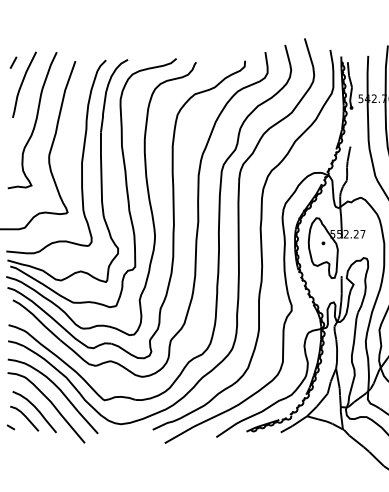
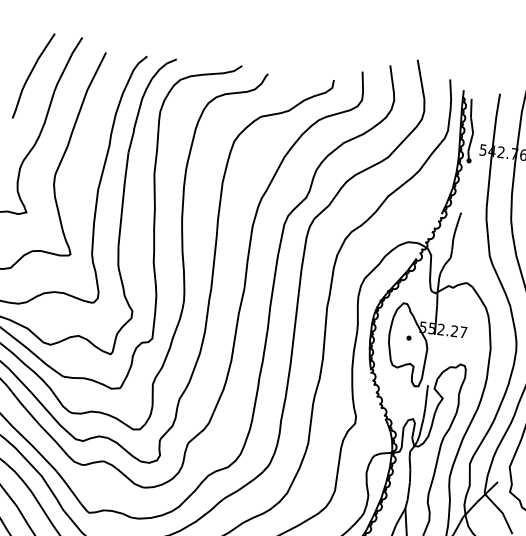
line: (13, 62) -> (22, 44), removed

